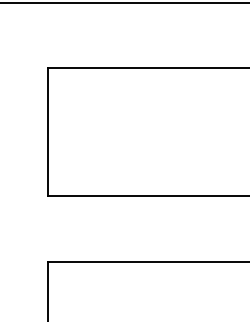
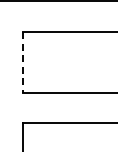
line: (47, 132) -> (22, 62), solid -> dashed

